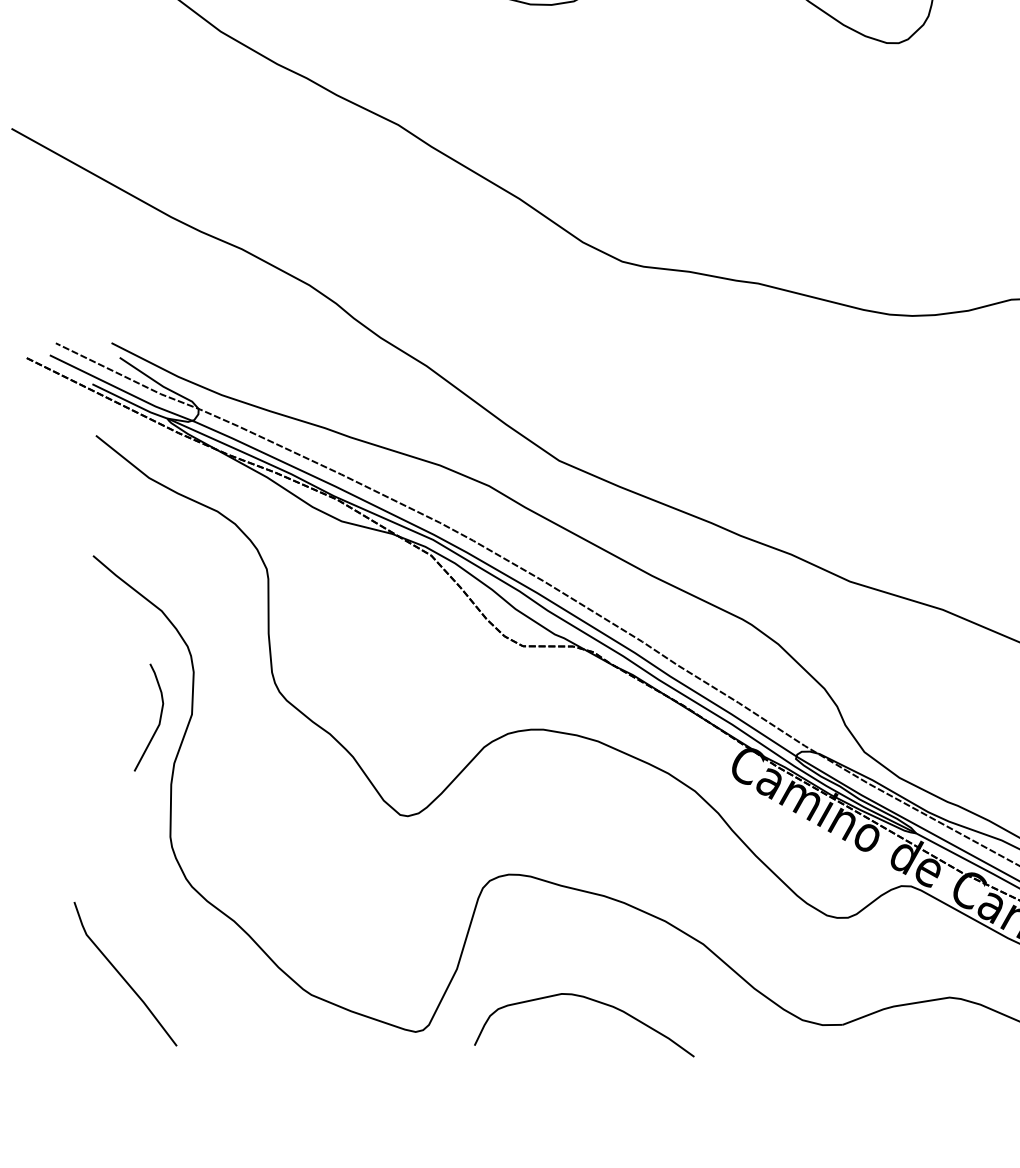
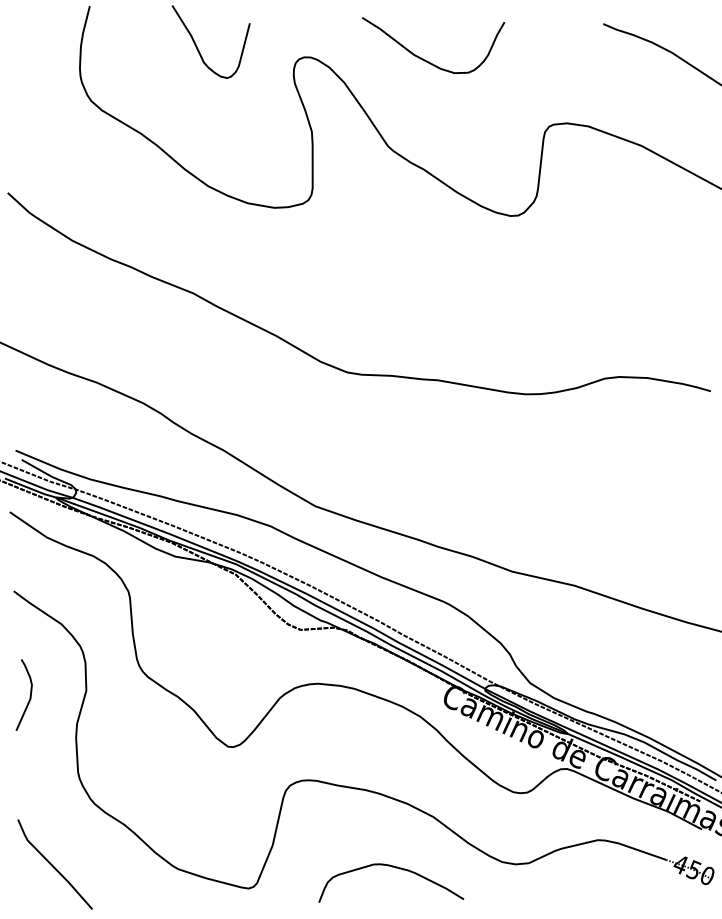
curve: (158, 720) -> (29, 696), moved
curve: (594, 1002) -> (395, 868), moved

